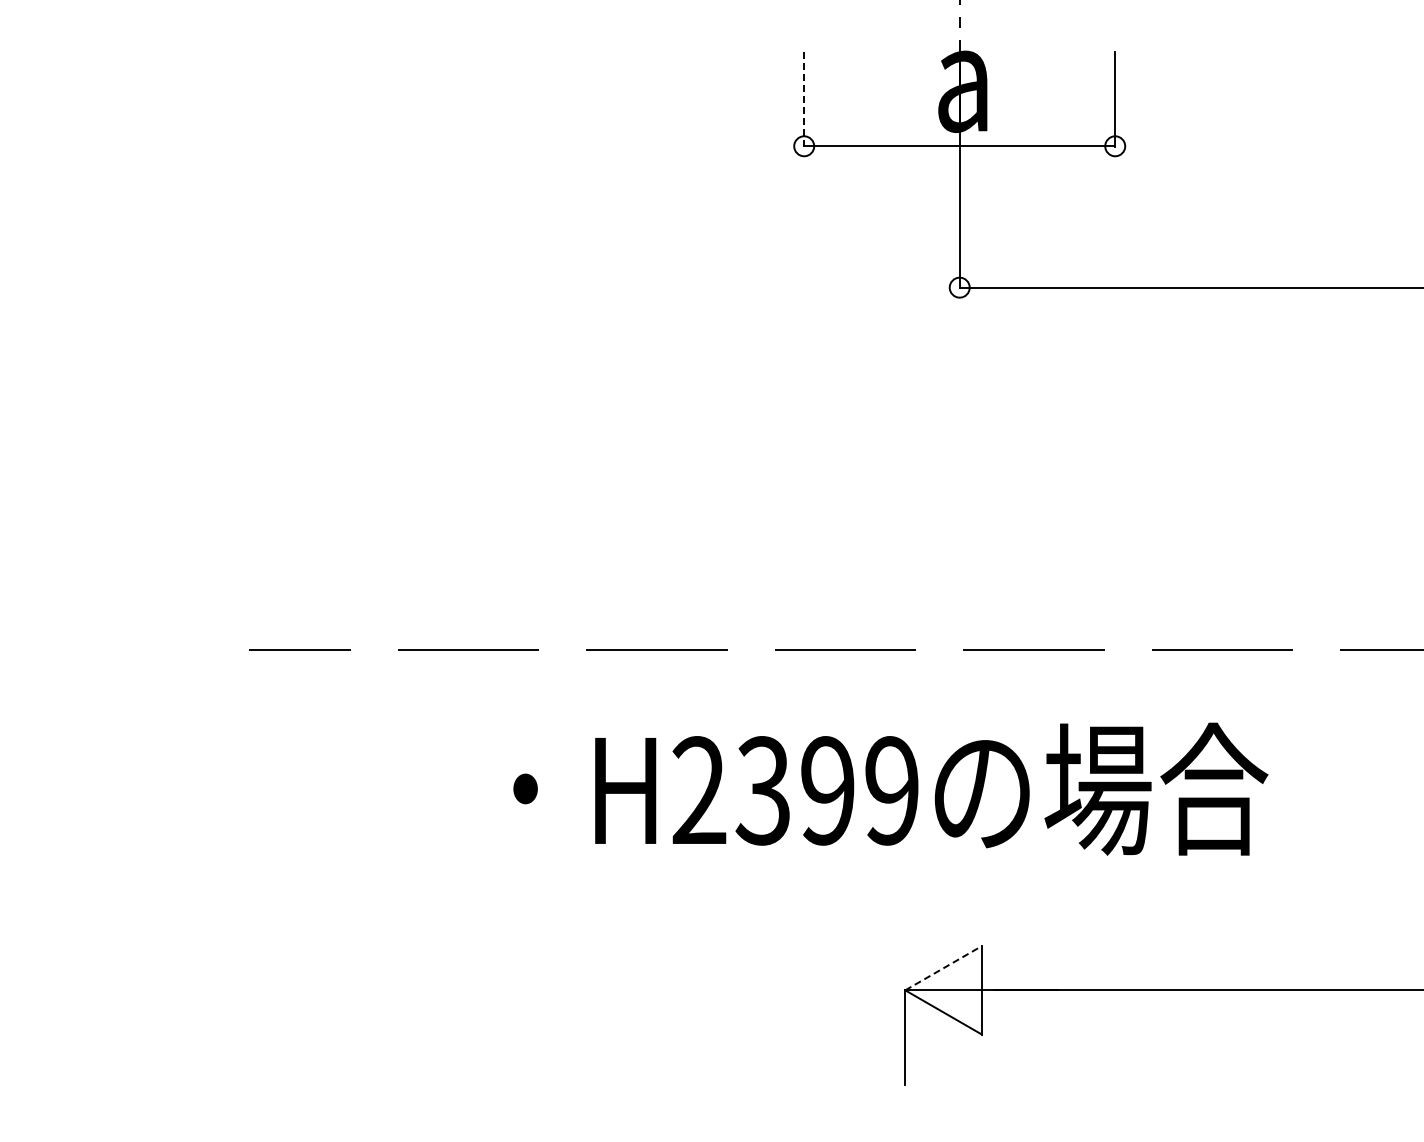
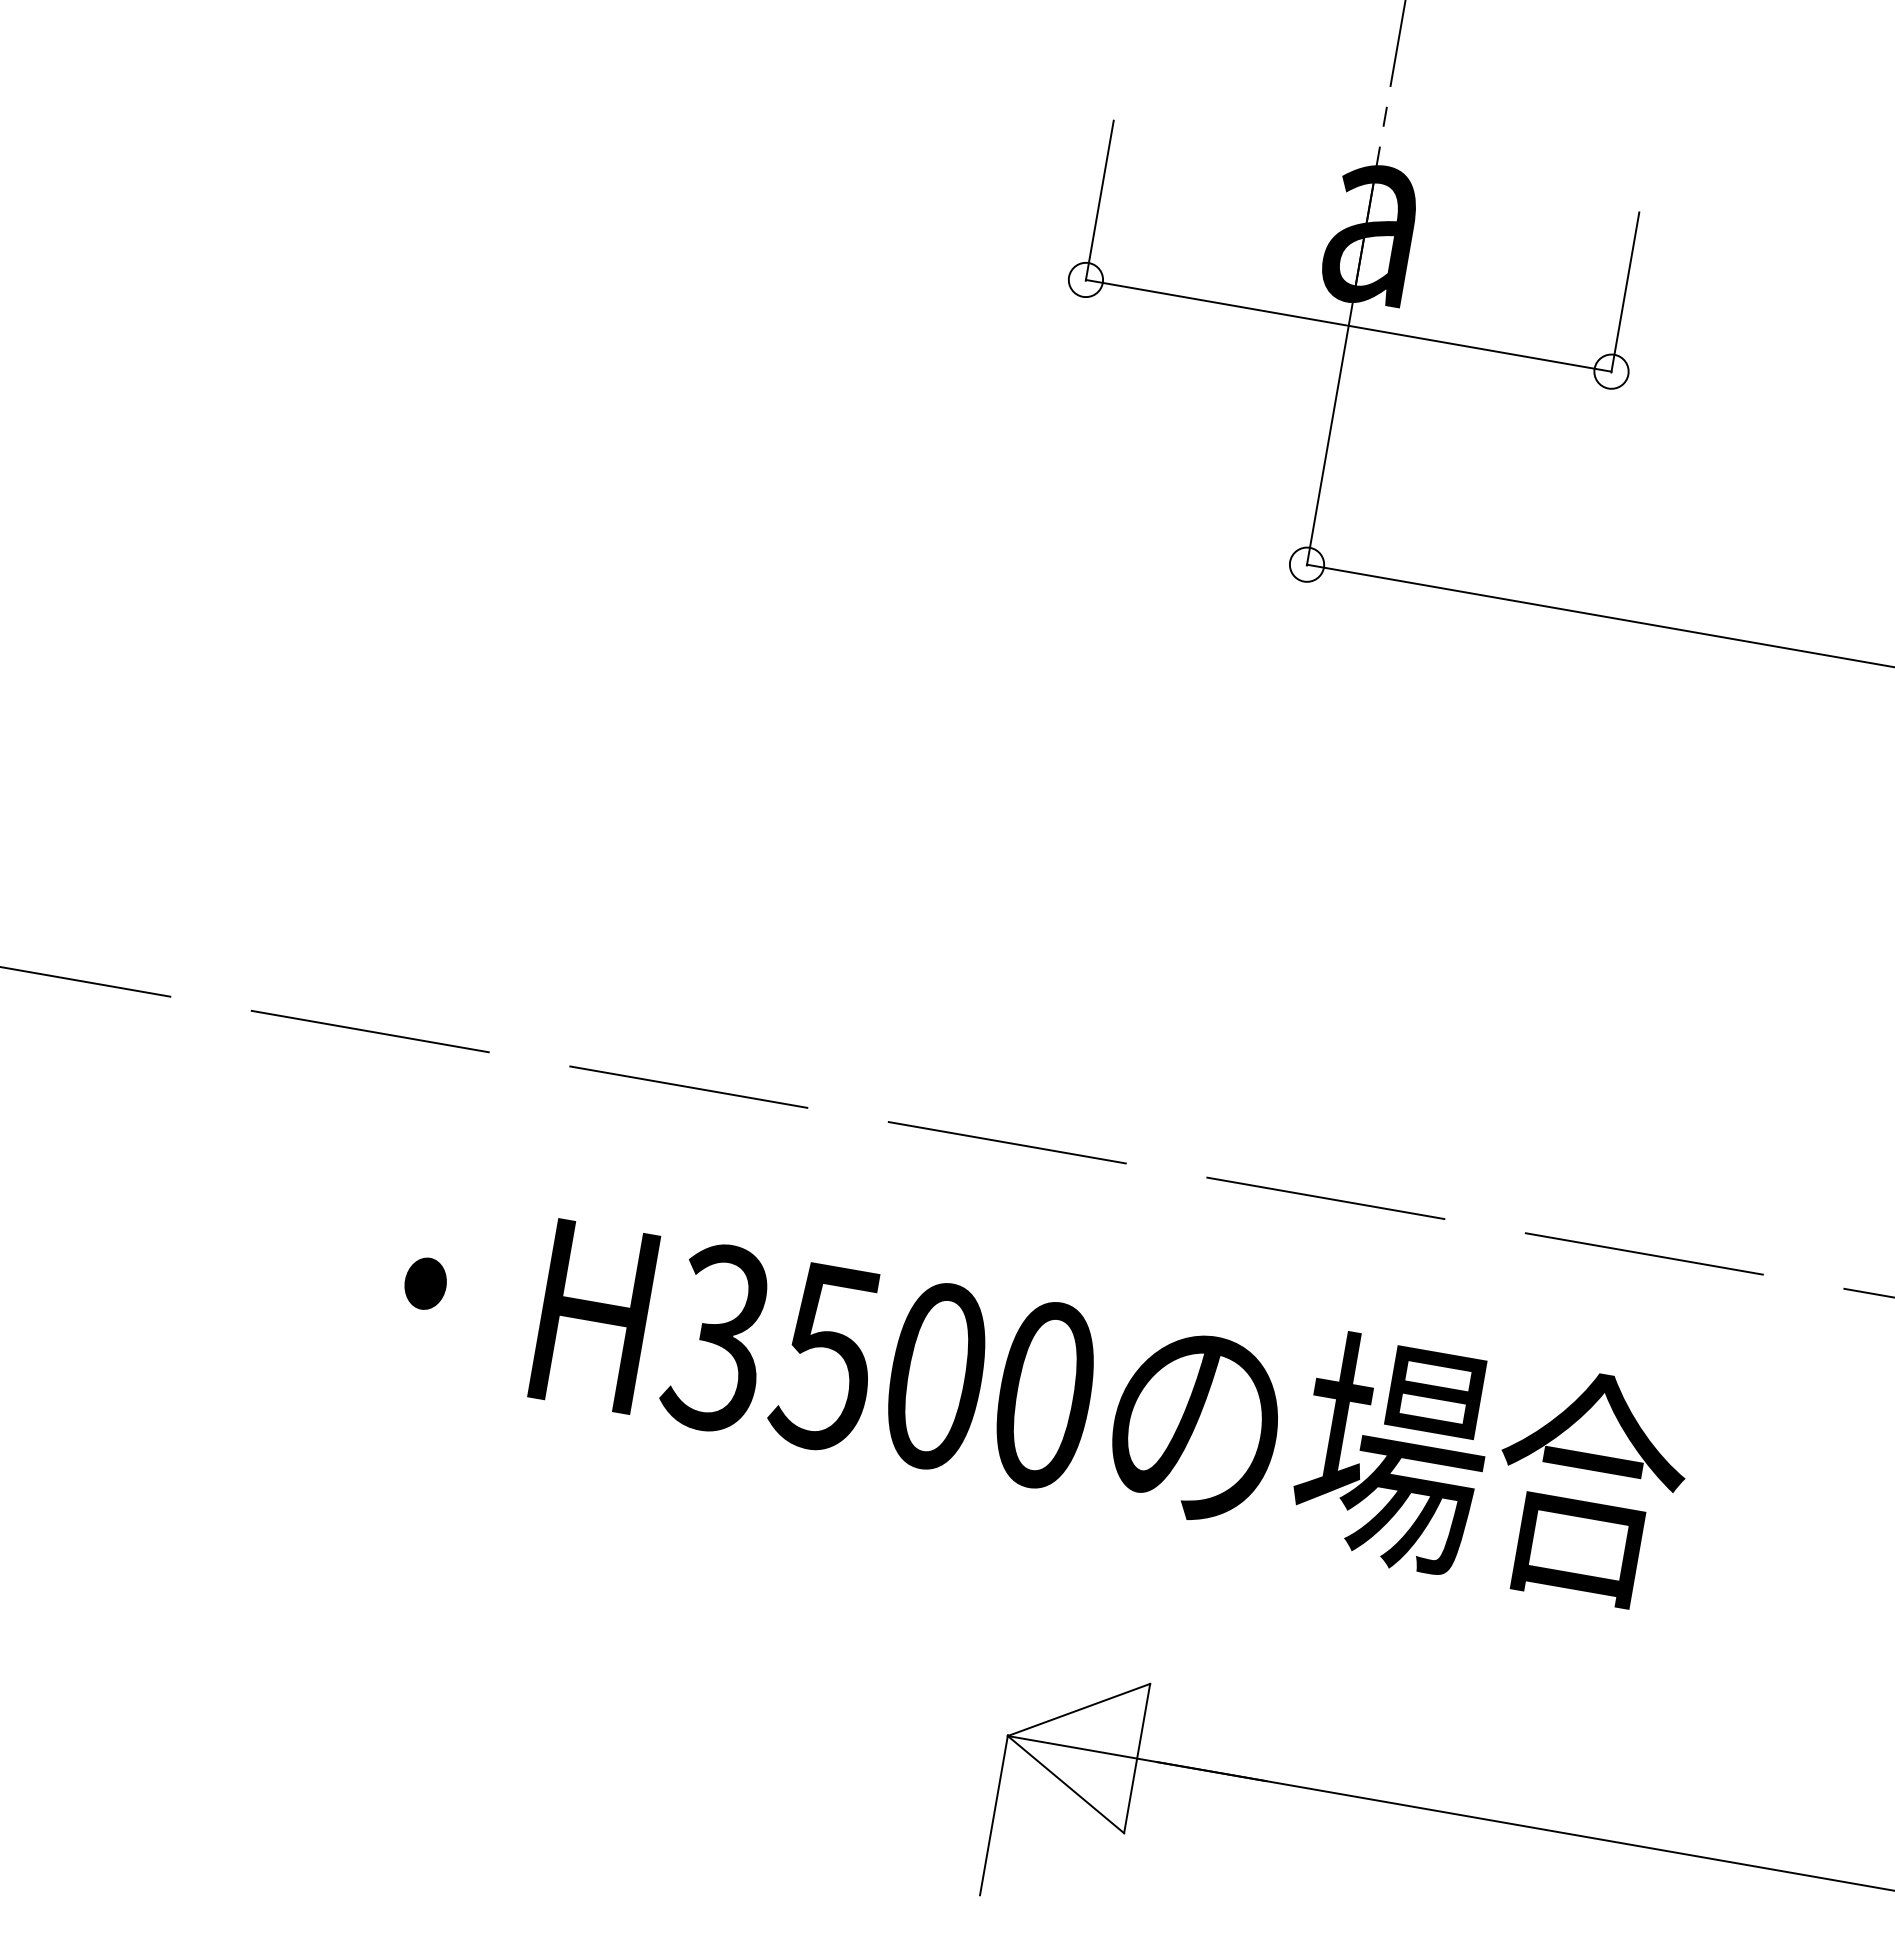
line: (804, 99) -> (1100, 200), dashed -> solid
text: (794, 790) -> (879, 1365), H2399 -> H3500
line: (943, 967) -> (1079, 1708), dashed -> solid

